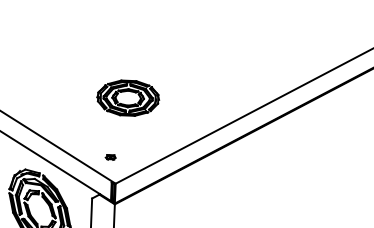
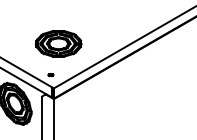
part: (127, 97) -> (58, 43), size x1.43

